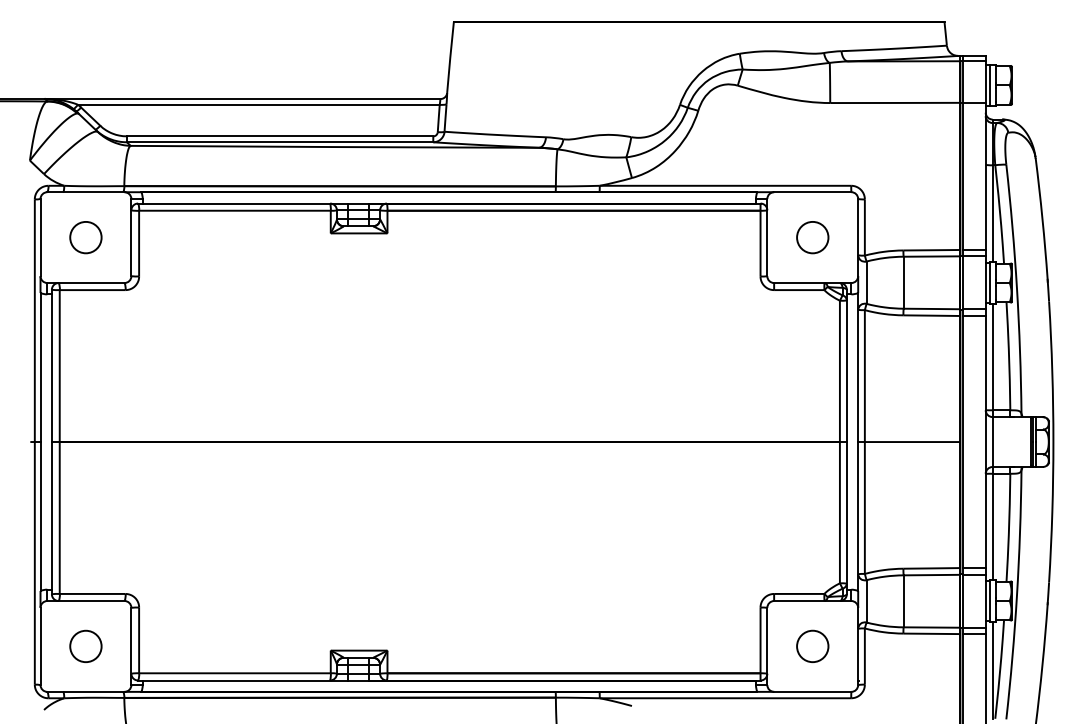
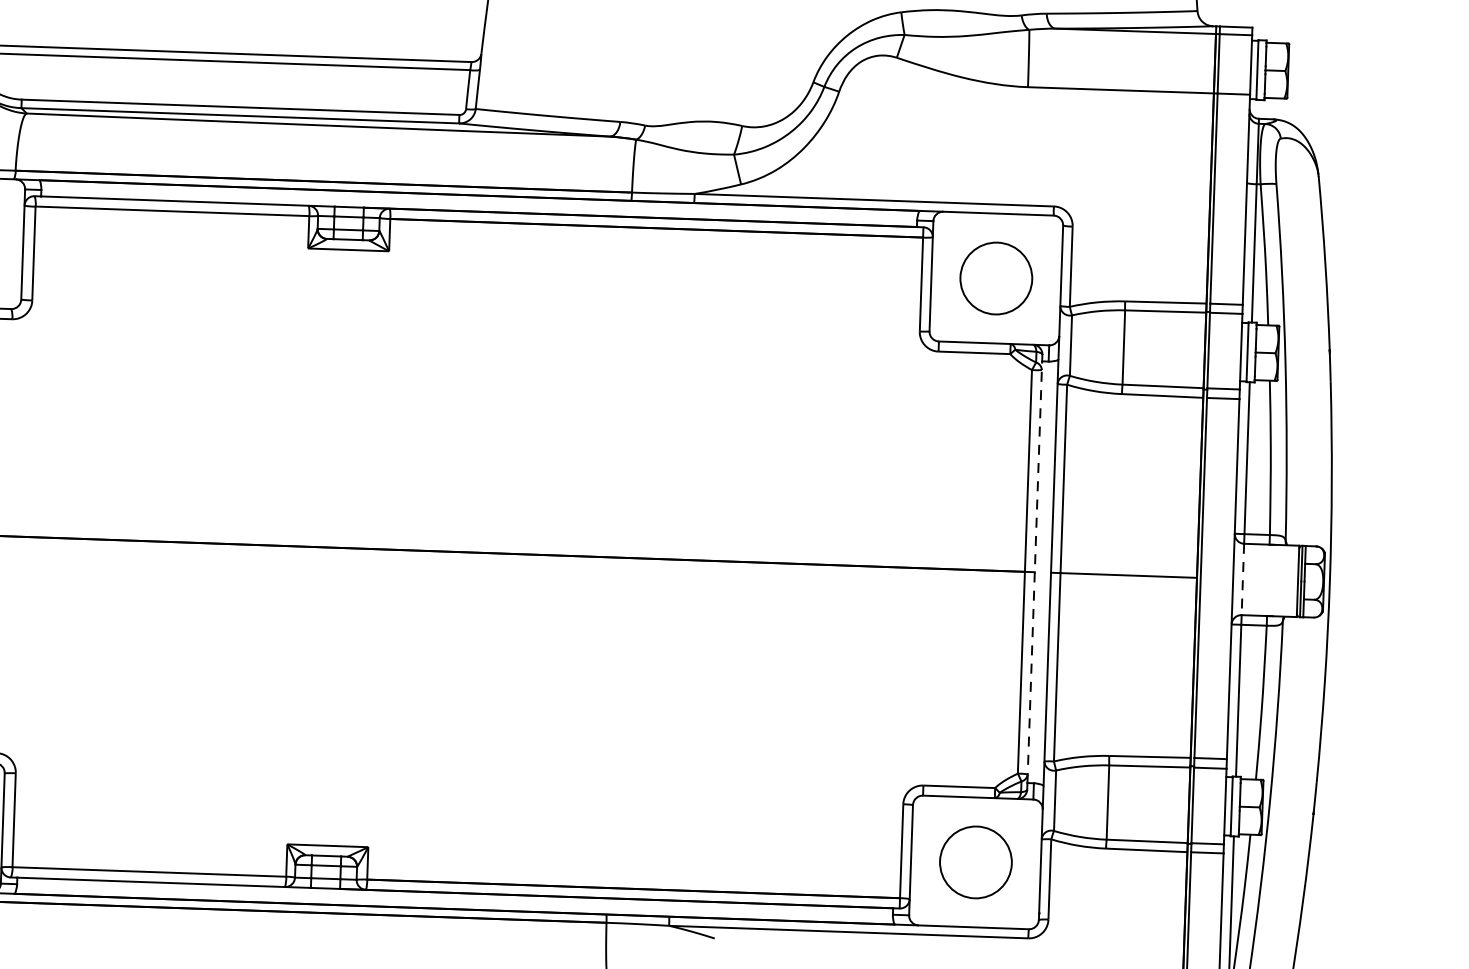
circle: (812, 237) -> (995, 278), size x1.6
line: (846, 442) -> (1034, 572), solid -> dashed
line: (992, 442) -> (1242, 580), solid -> dashed
circle: (812, 646) -> (975, 862), size x1.6

